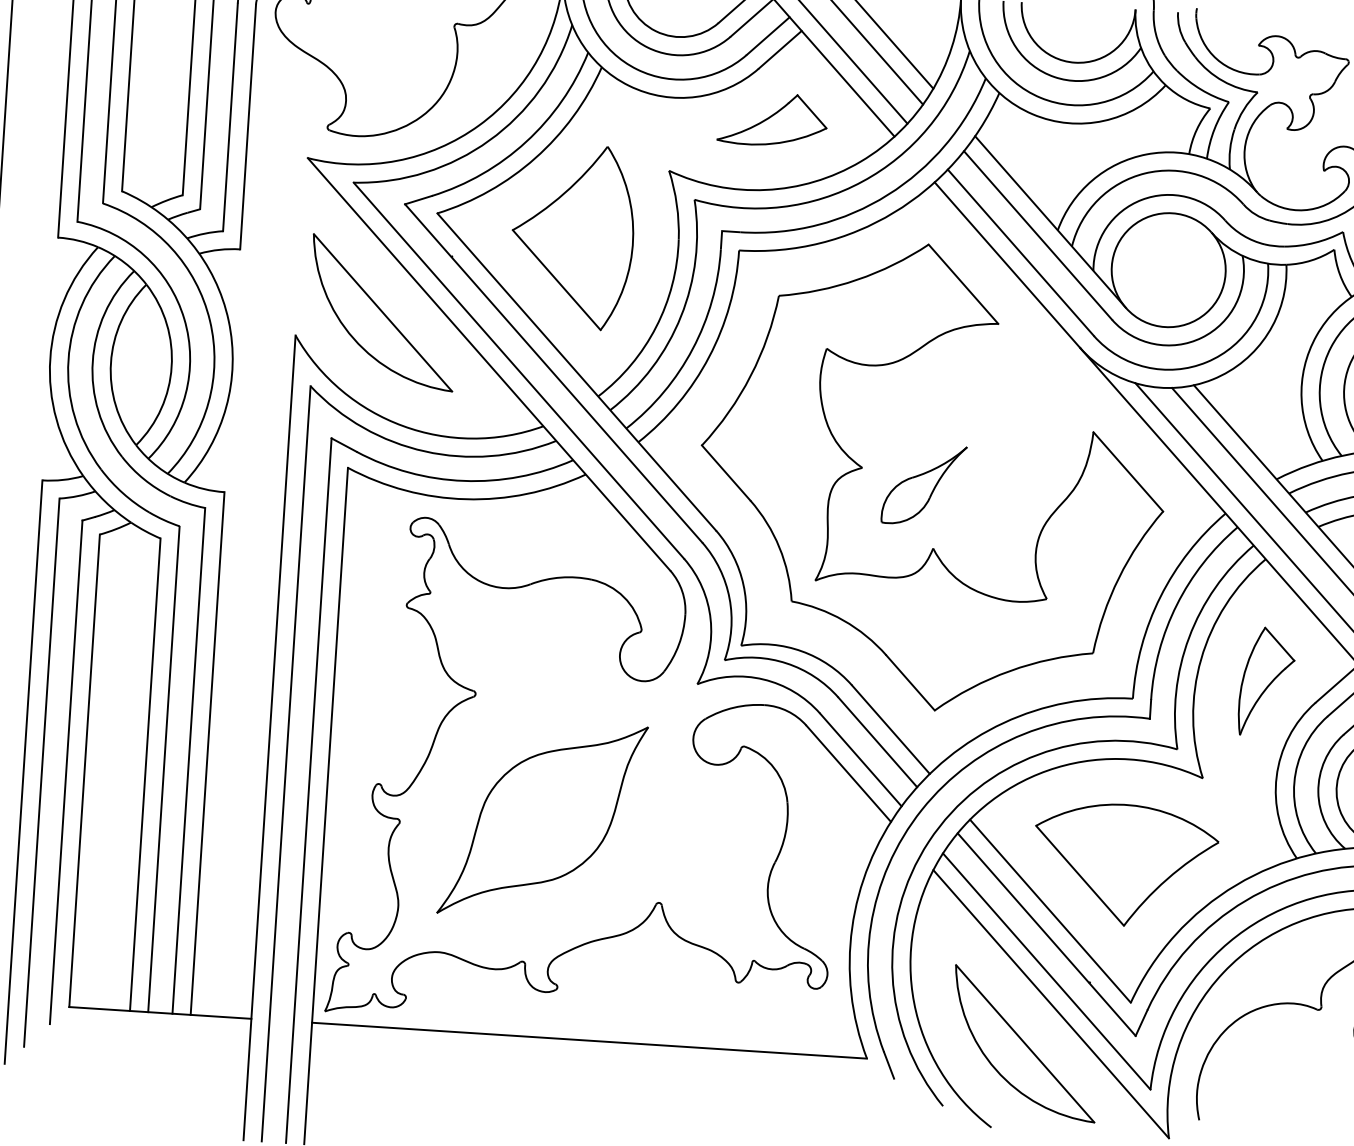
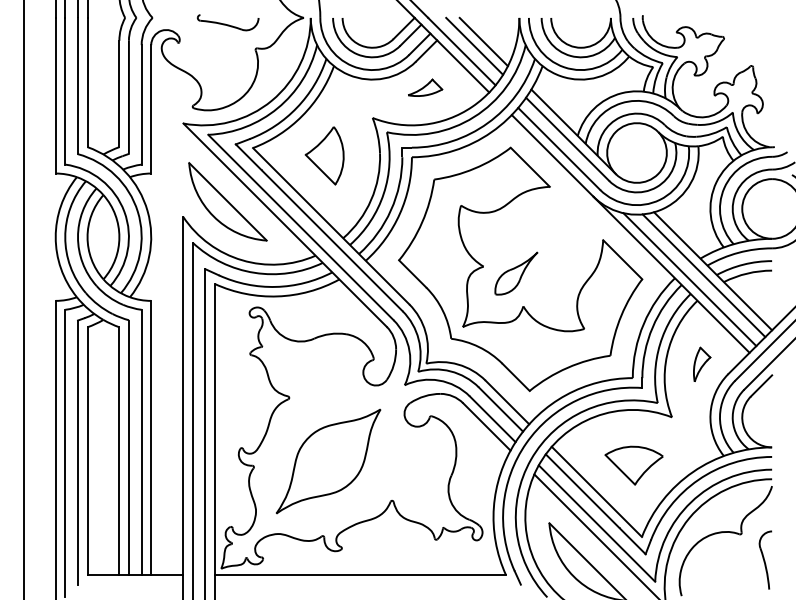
part: (773, 119) -> (425, 87), size x0.6
part: (572, 236) -> (324, 155), size x0.6
part: (1265, 681) -> (701, 364), size x0.6
part: (1123, 865) -> (633, 465), size x0.6

